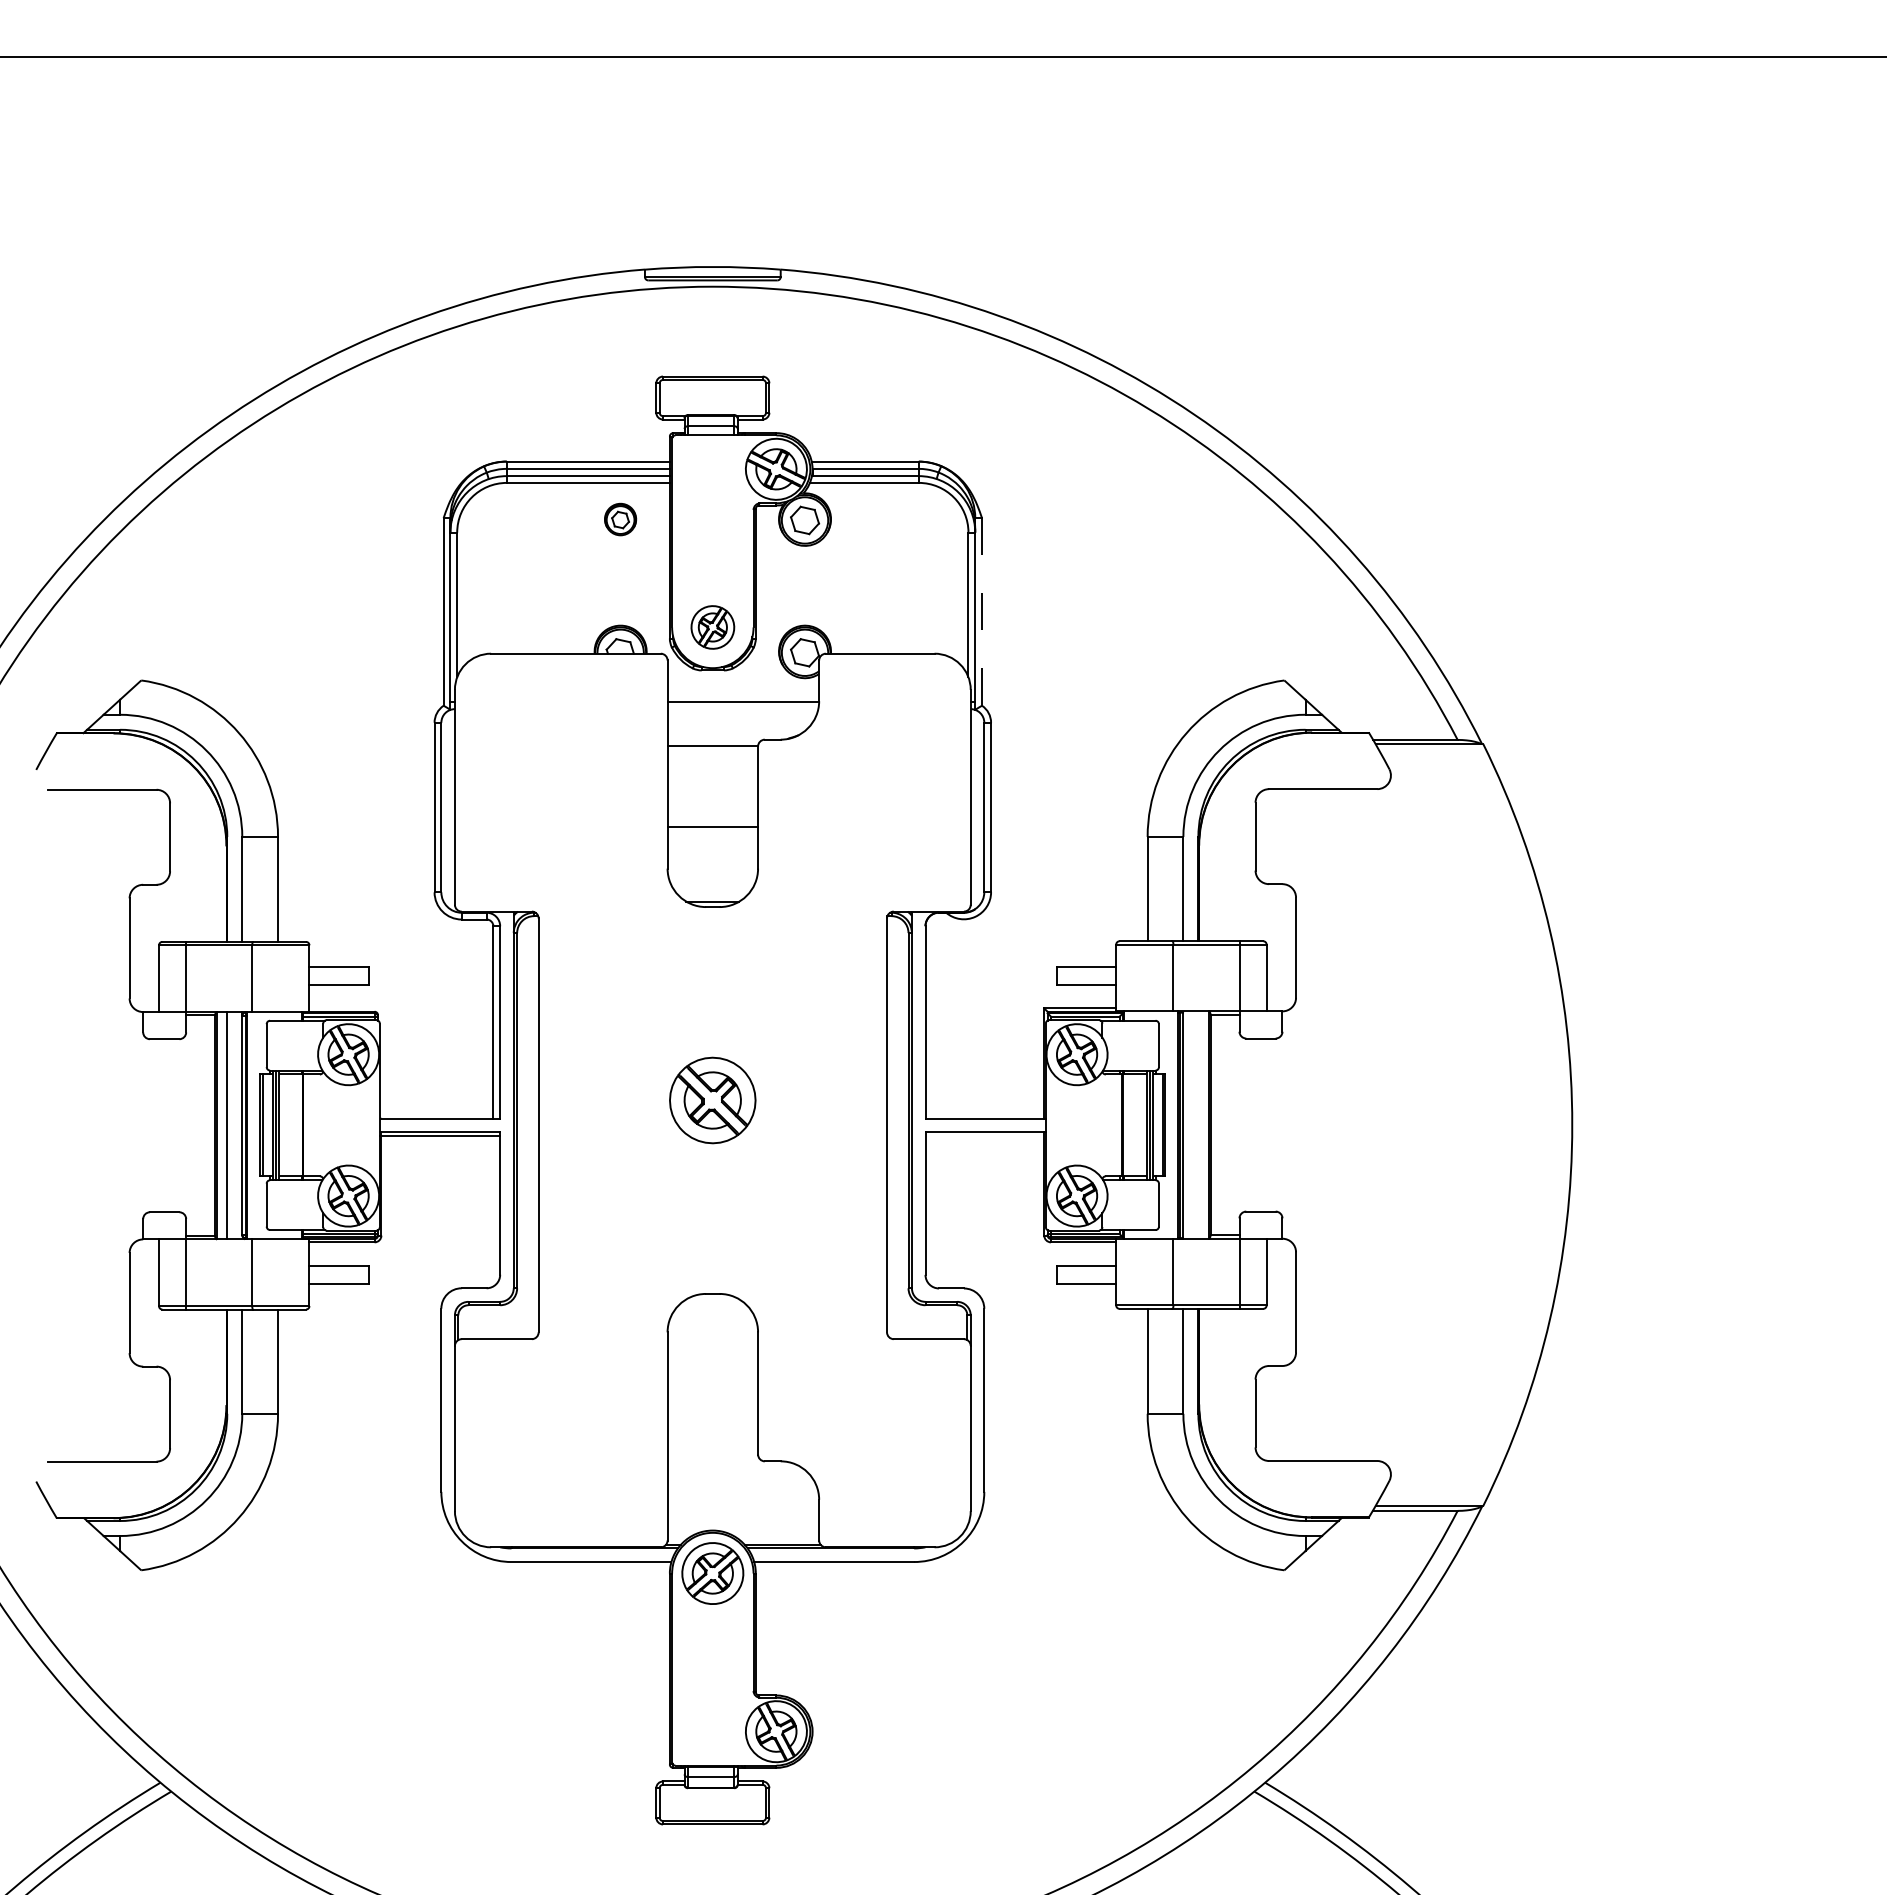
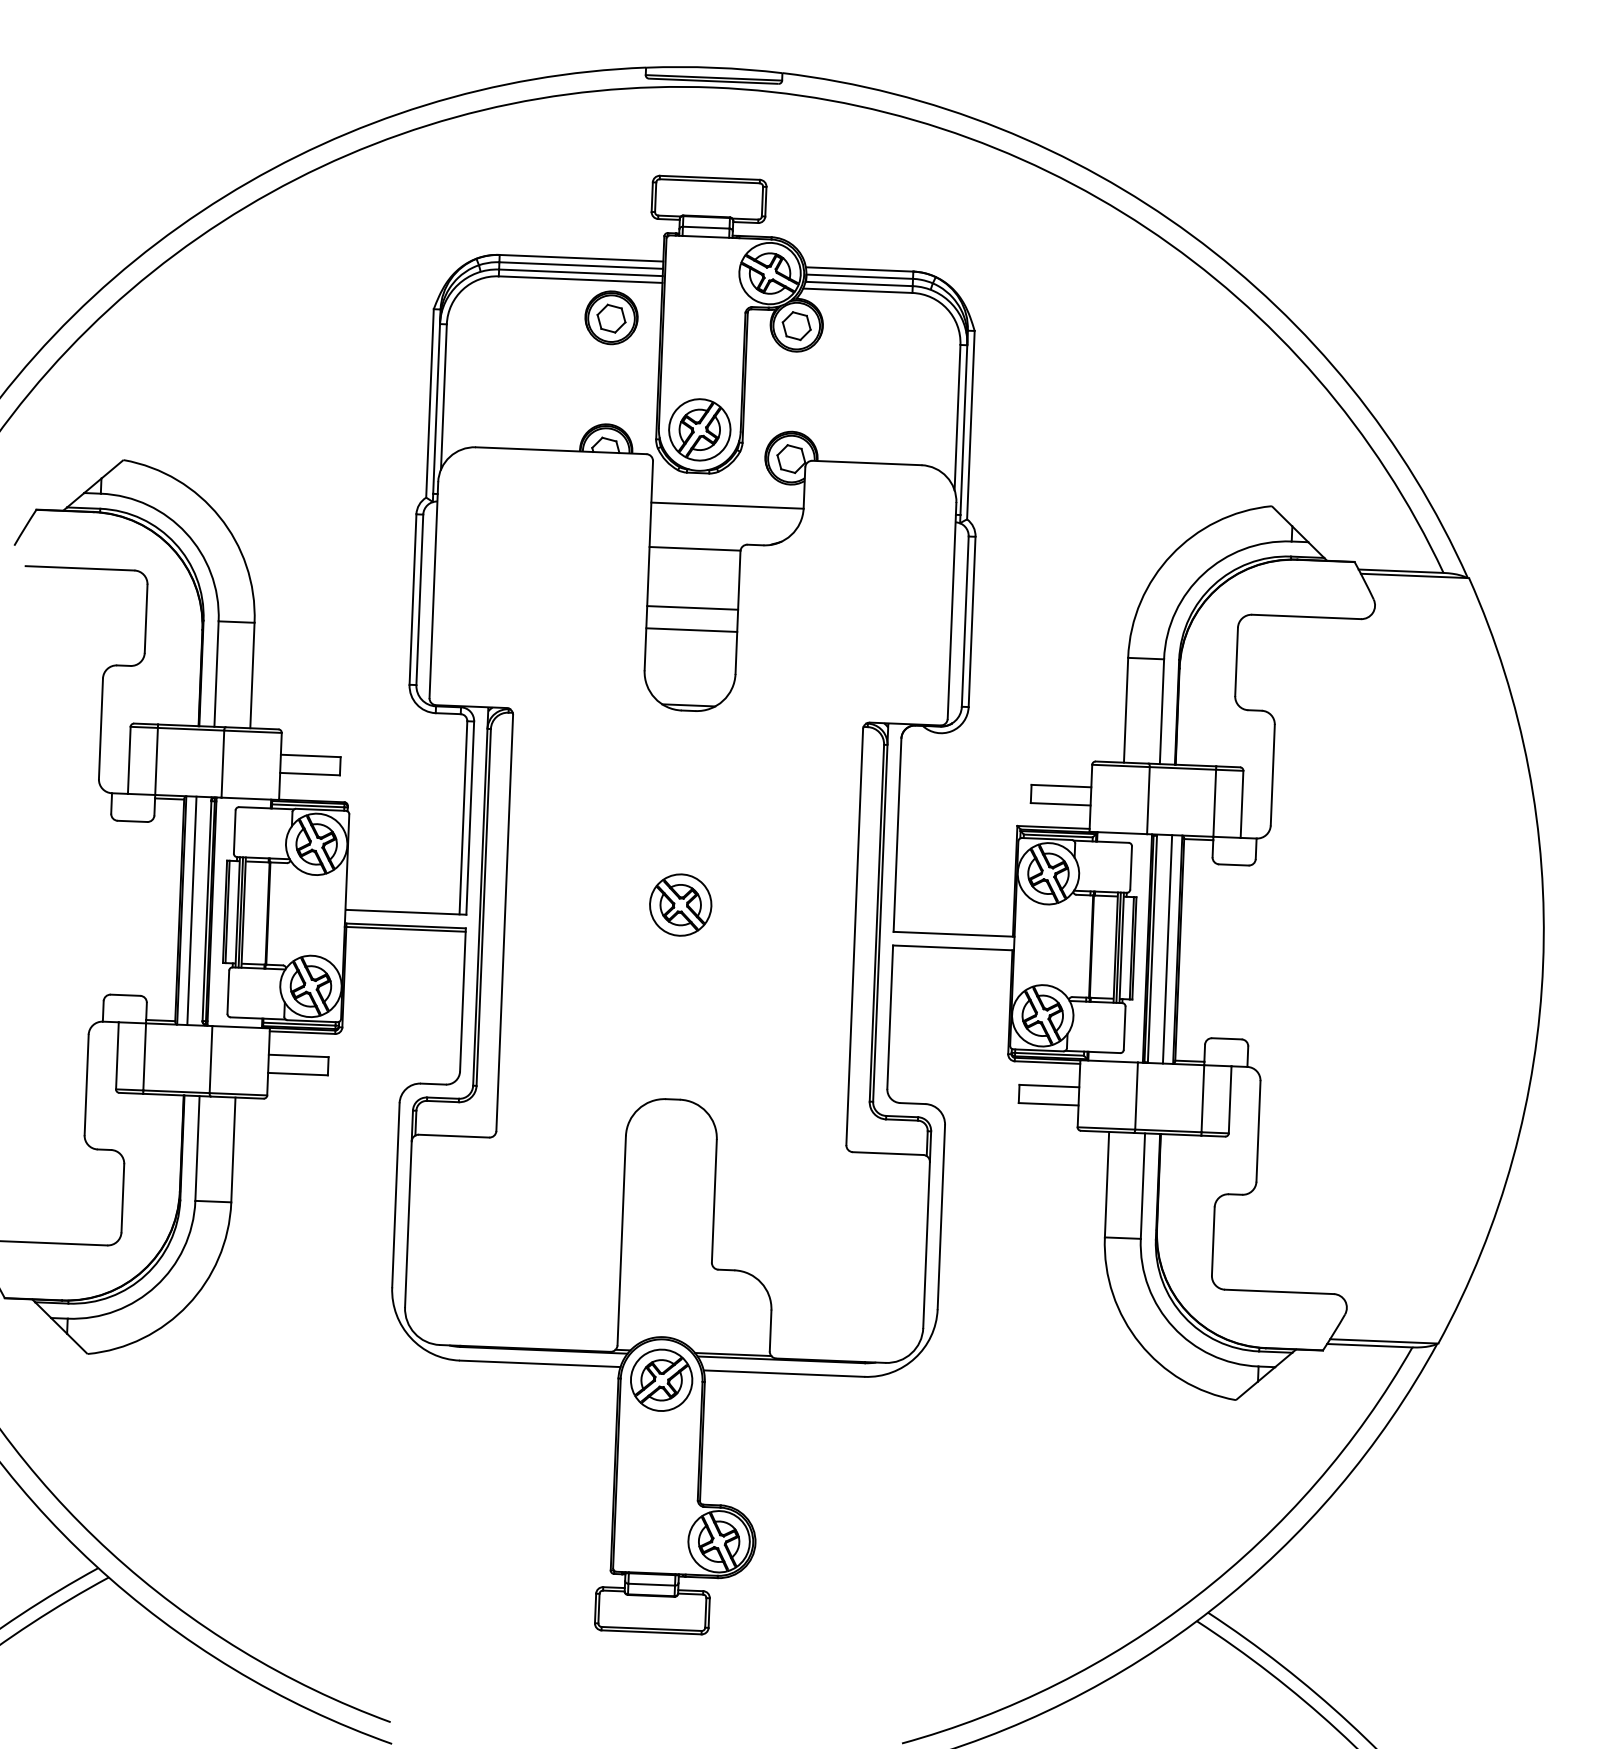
part: (620, 519) -> (611, 317), size x1.67
line: (982, 611) -> (971, 424), dashed -> solid
part: (712, 627) -> (699, 429), size x1.43
line: (712, 804) -> (692, 607), added
part: (712, 1100) -> (680, 905), size x0.71
line: (1198, 1124) -> (1167, 948), added

